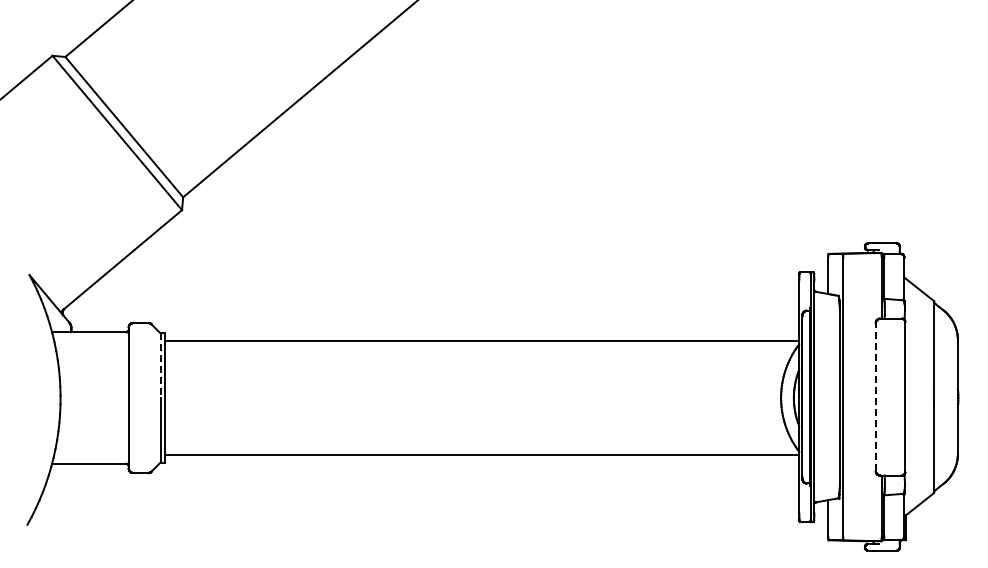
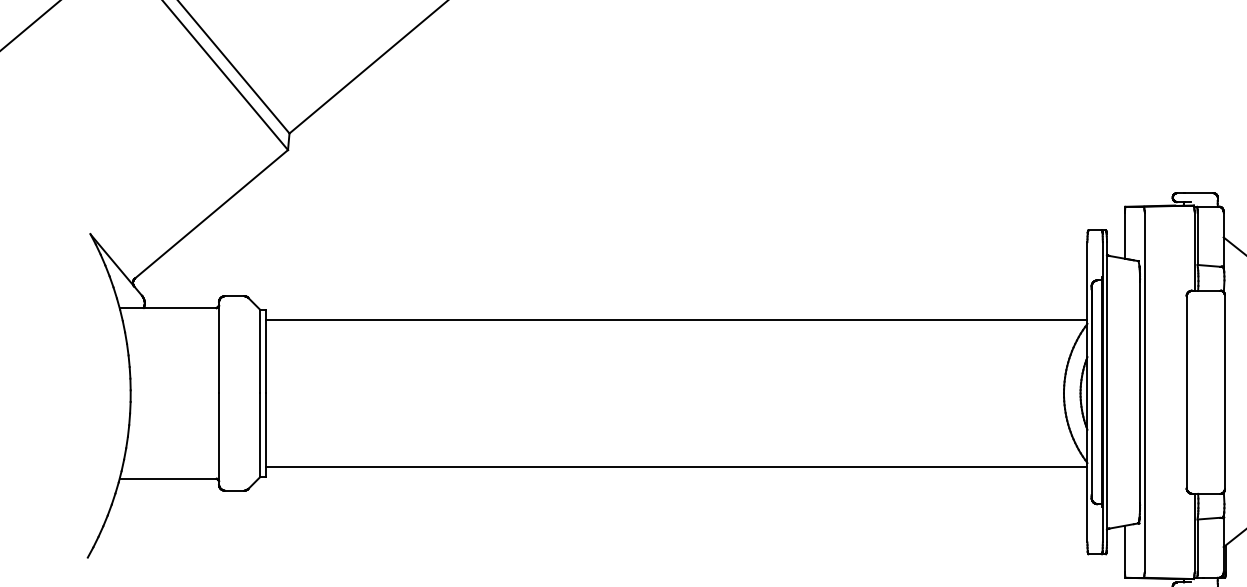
line: (160, 366) -> (260, 352), dashed -> solid
line: (875, 397) -> (1186, 392), dashed -> solid

